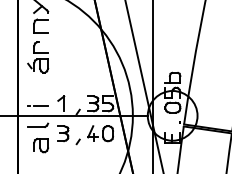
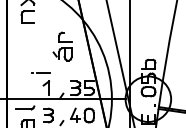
part: (38, 57) -> (63, 46), moved
line: (37, 105) -> (40, 72), moved

